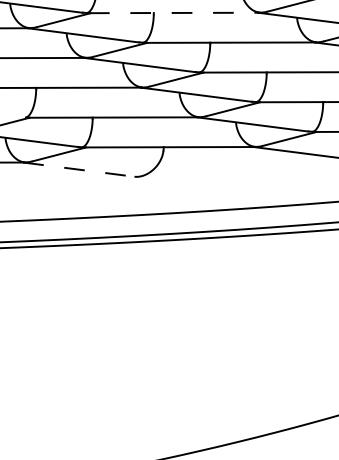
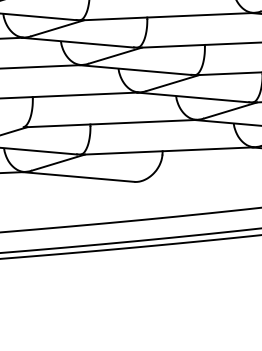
line: (173, 12) -> (166, 16), dashed -> solid
line: (79, 169) -> (79, 176), dashed -> solid

